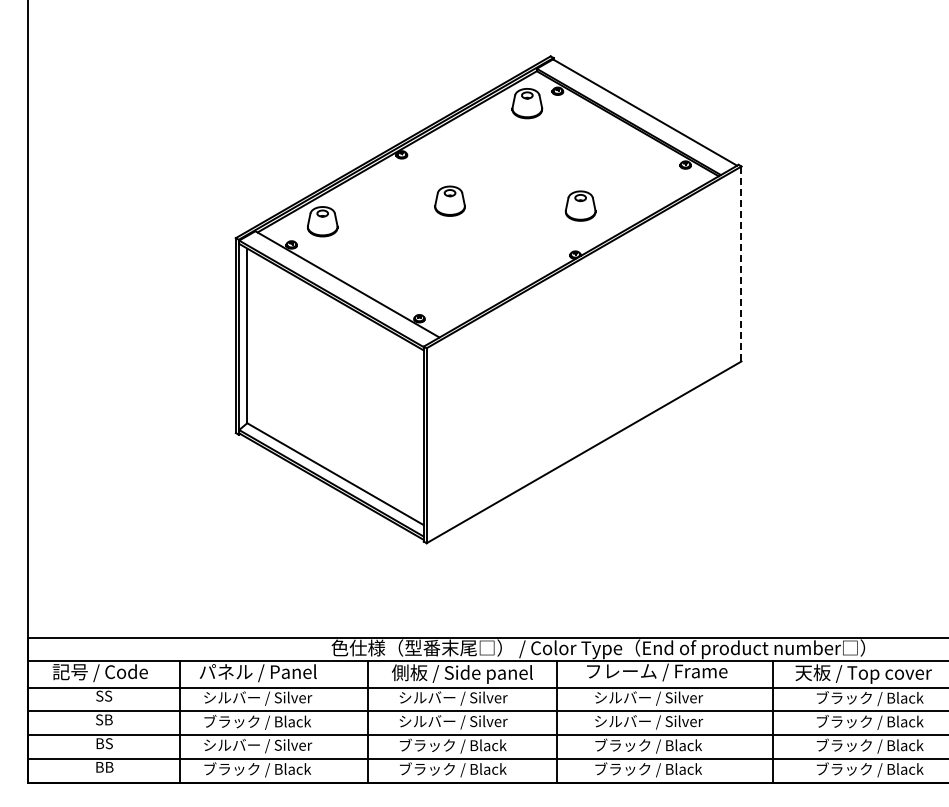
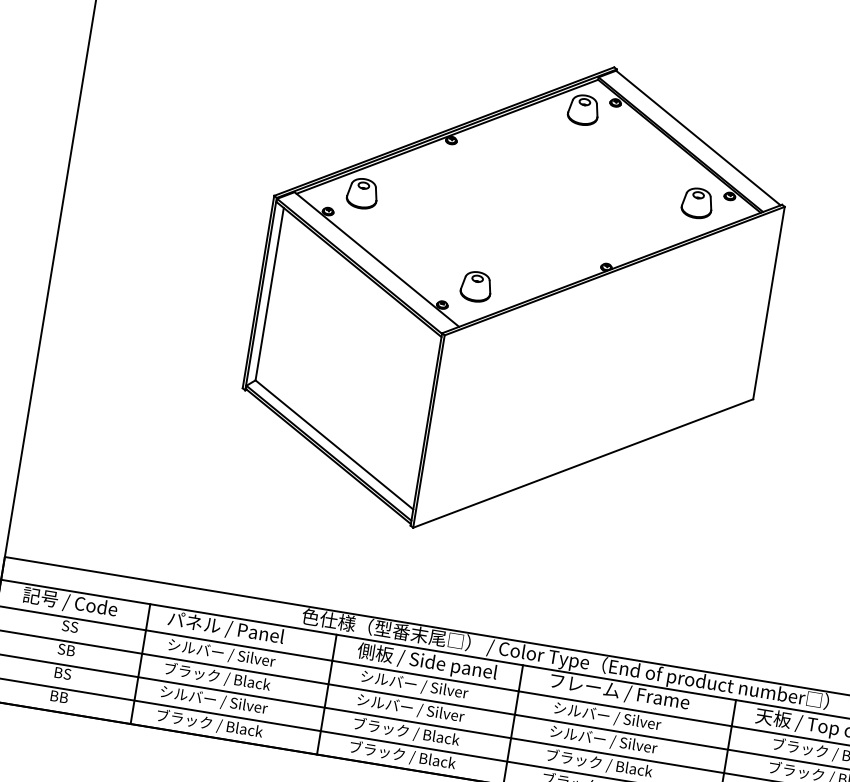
part: (449, 200) -> (475, 285), moved
part: (580, 205) -> (697, 202), moved
line: (741, 263) -> (769, 302), dashed -> solid

